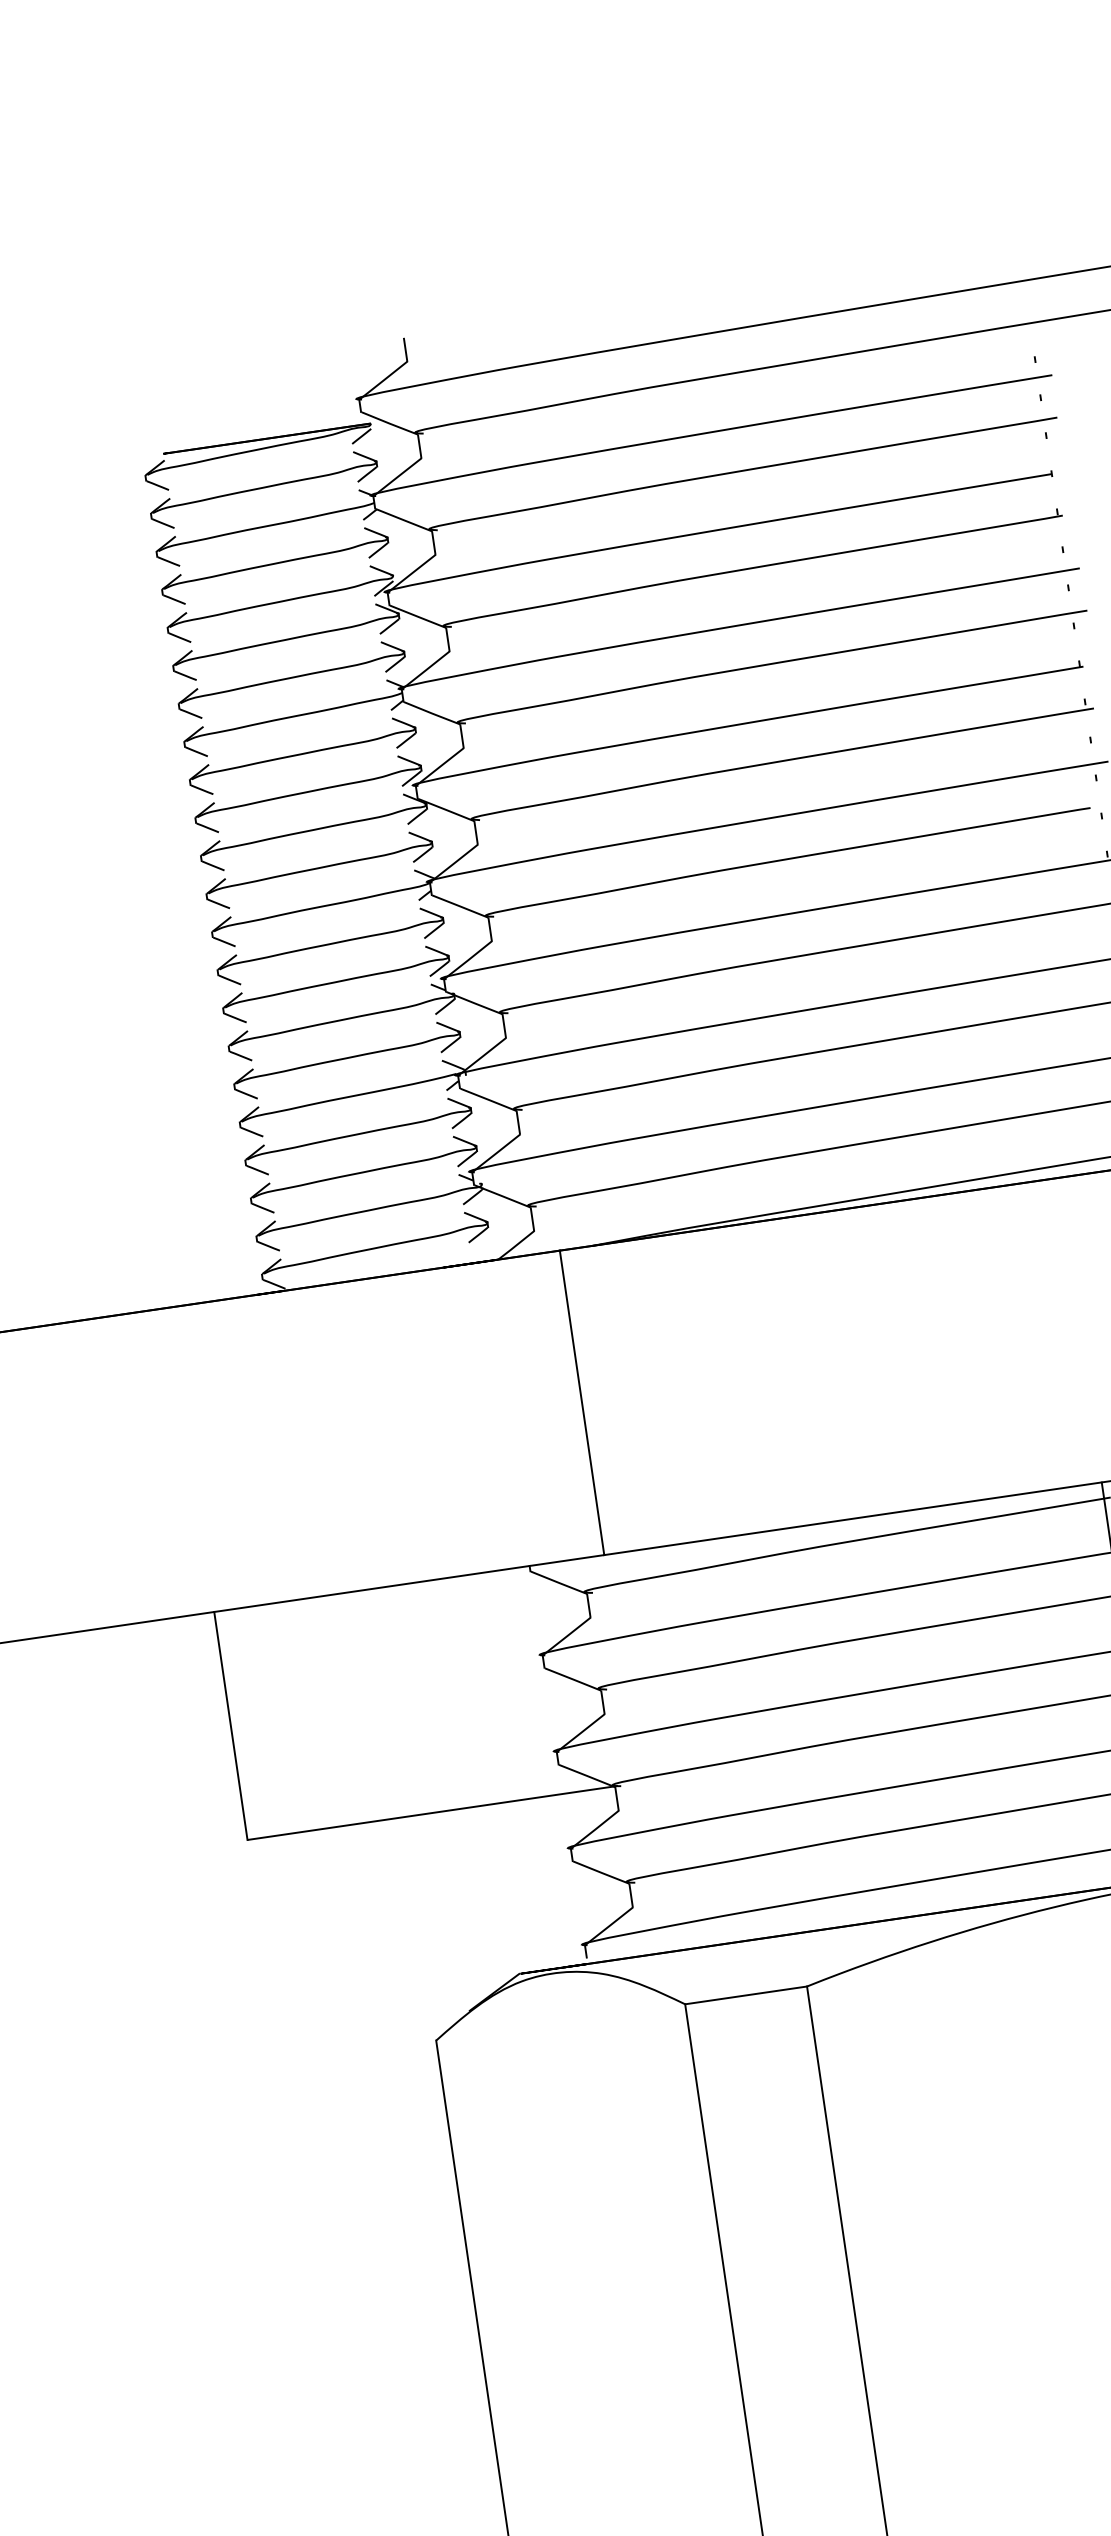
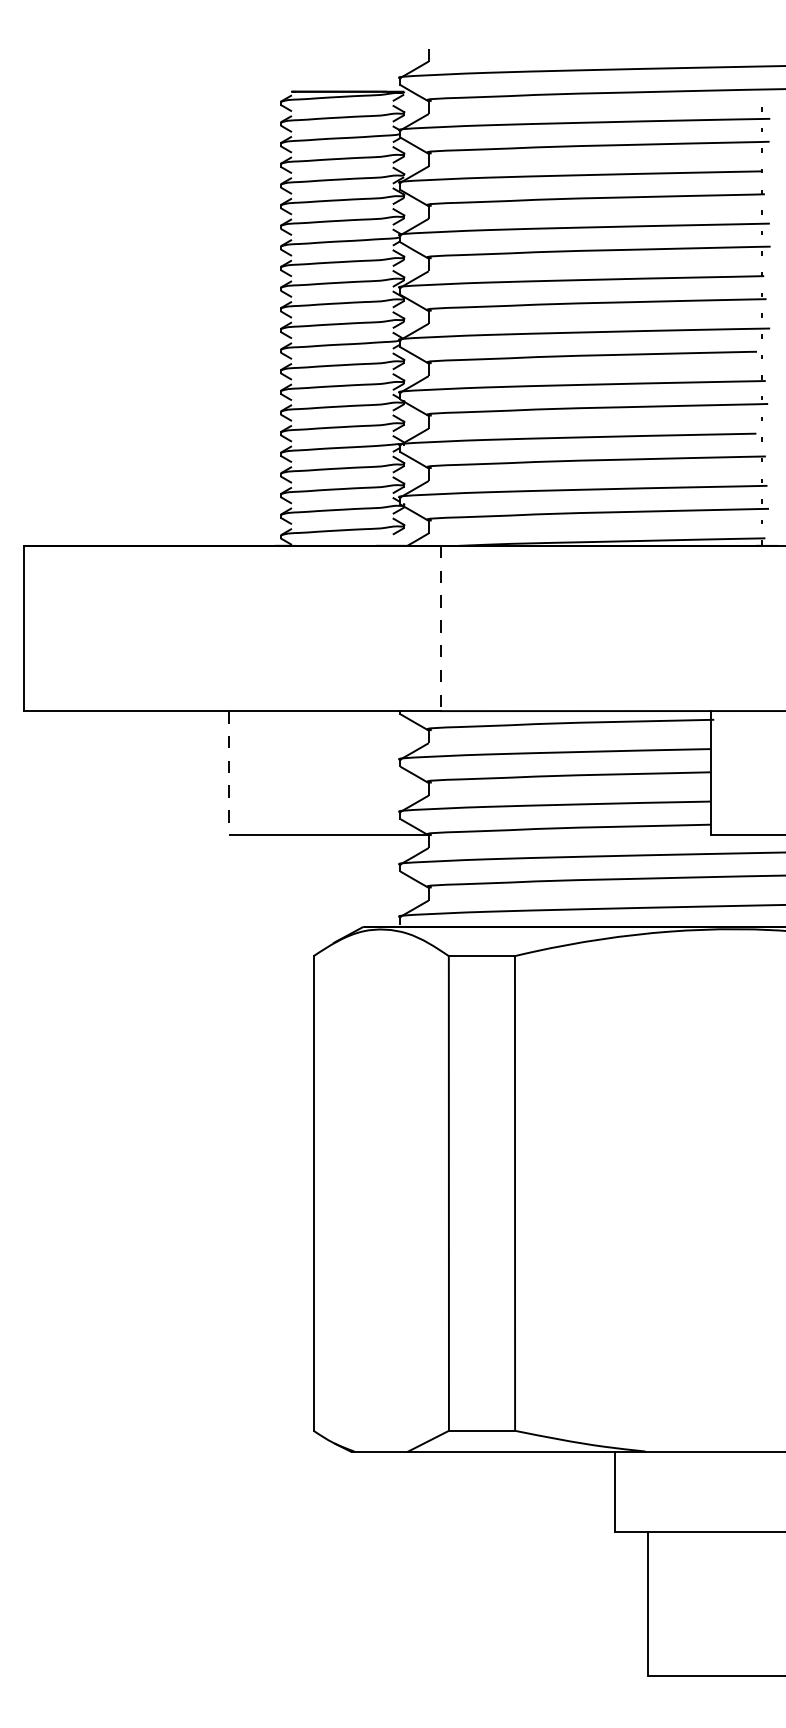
line: (581, 1402) -> (440, 628), solid -> dashed
line: (229, 1725) -> (228, 772), solid -> dashed

